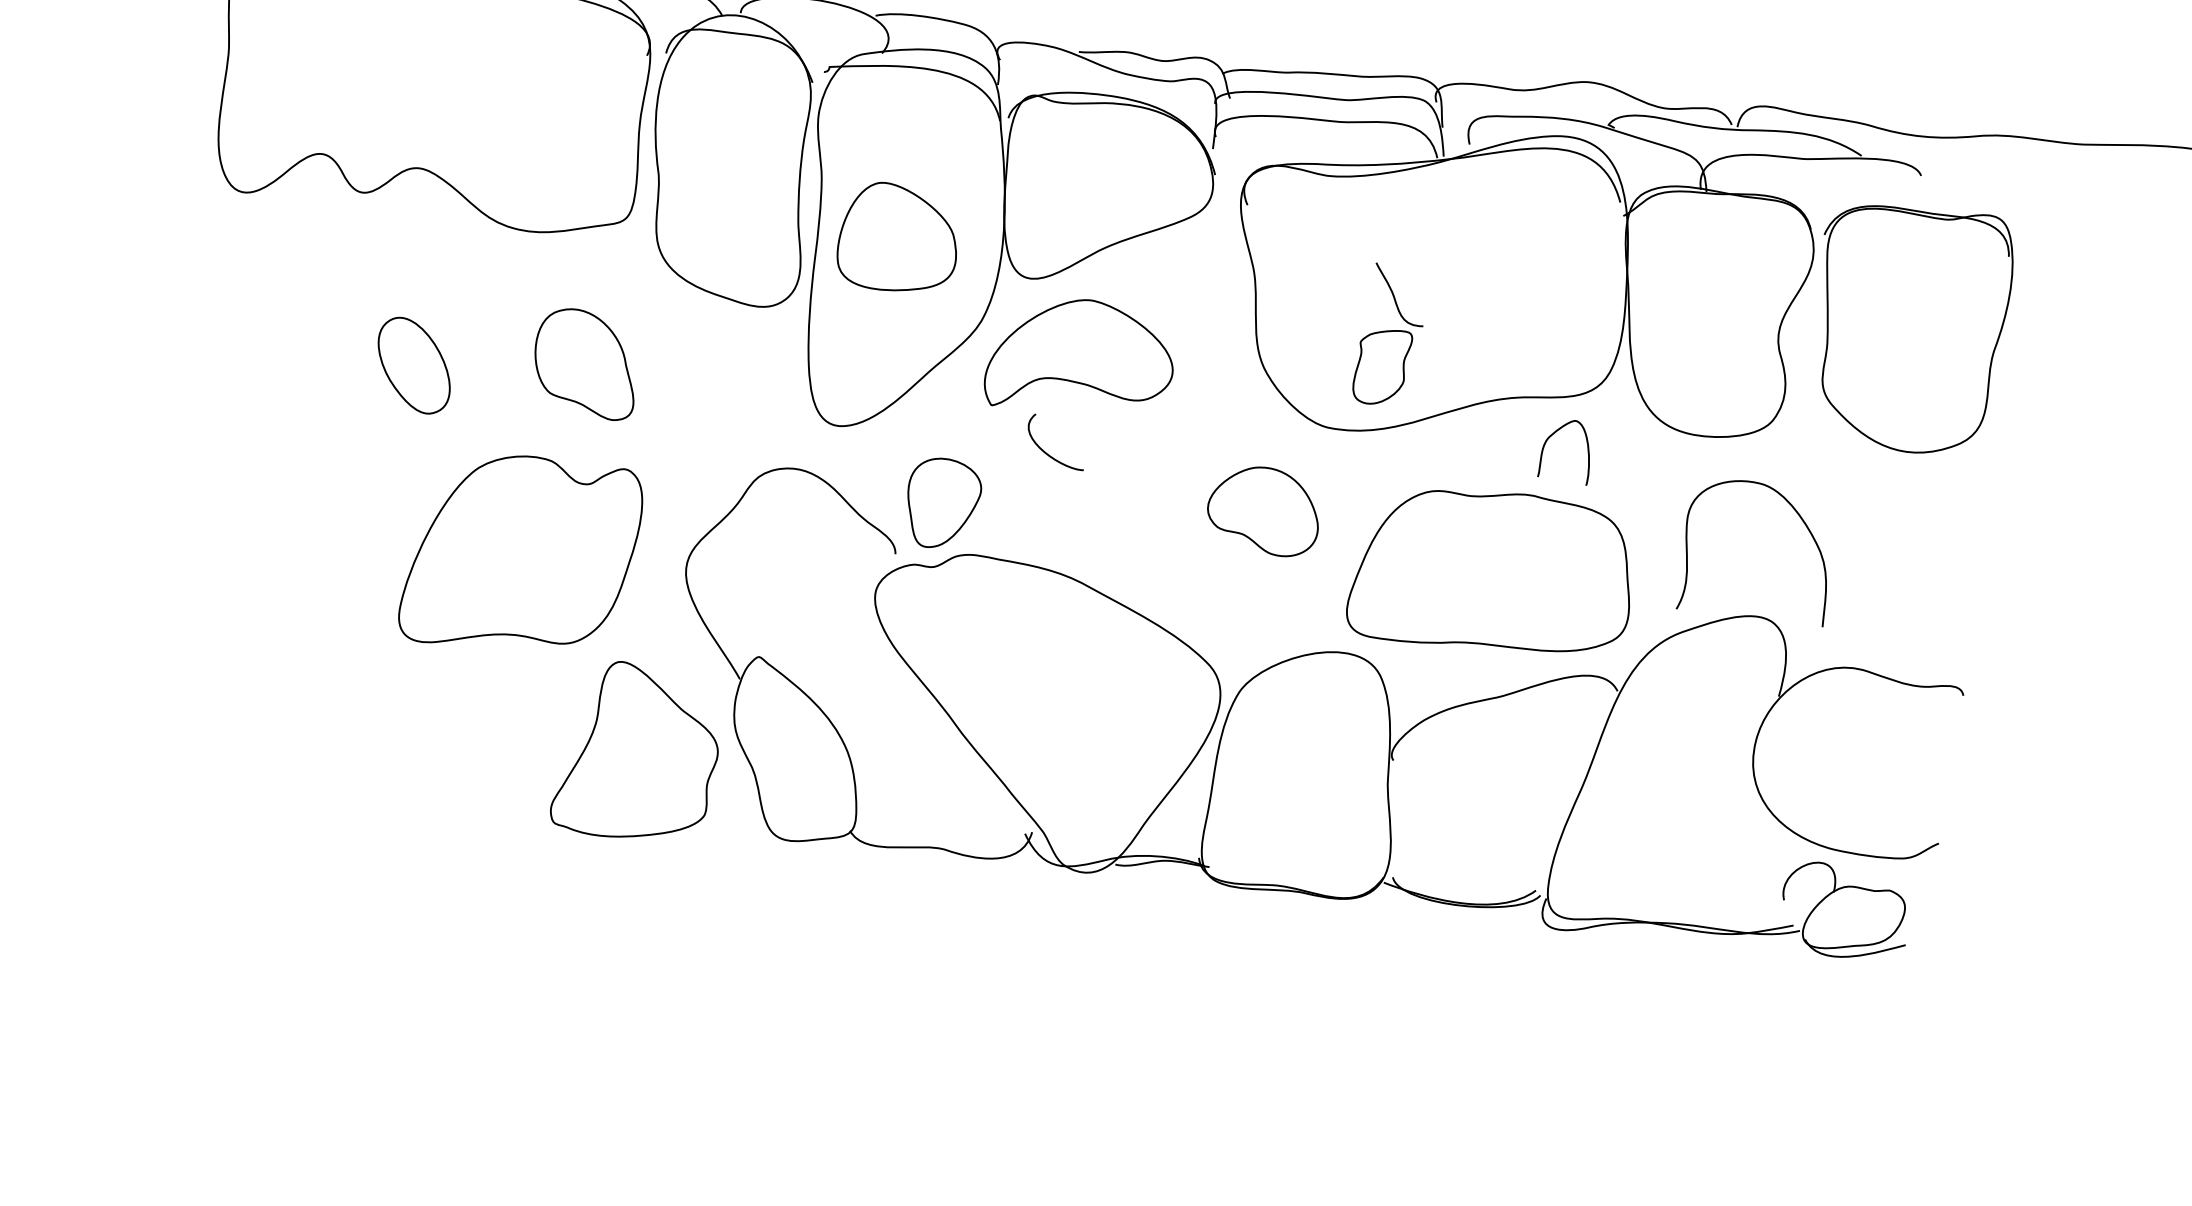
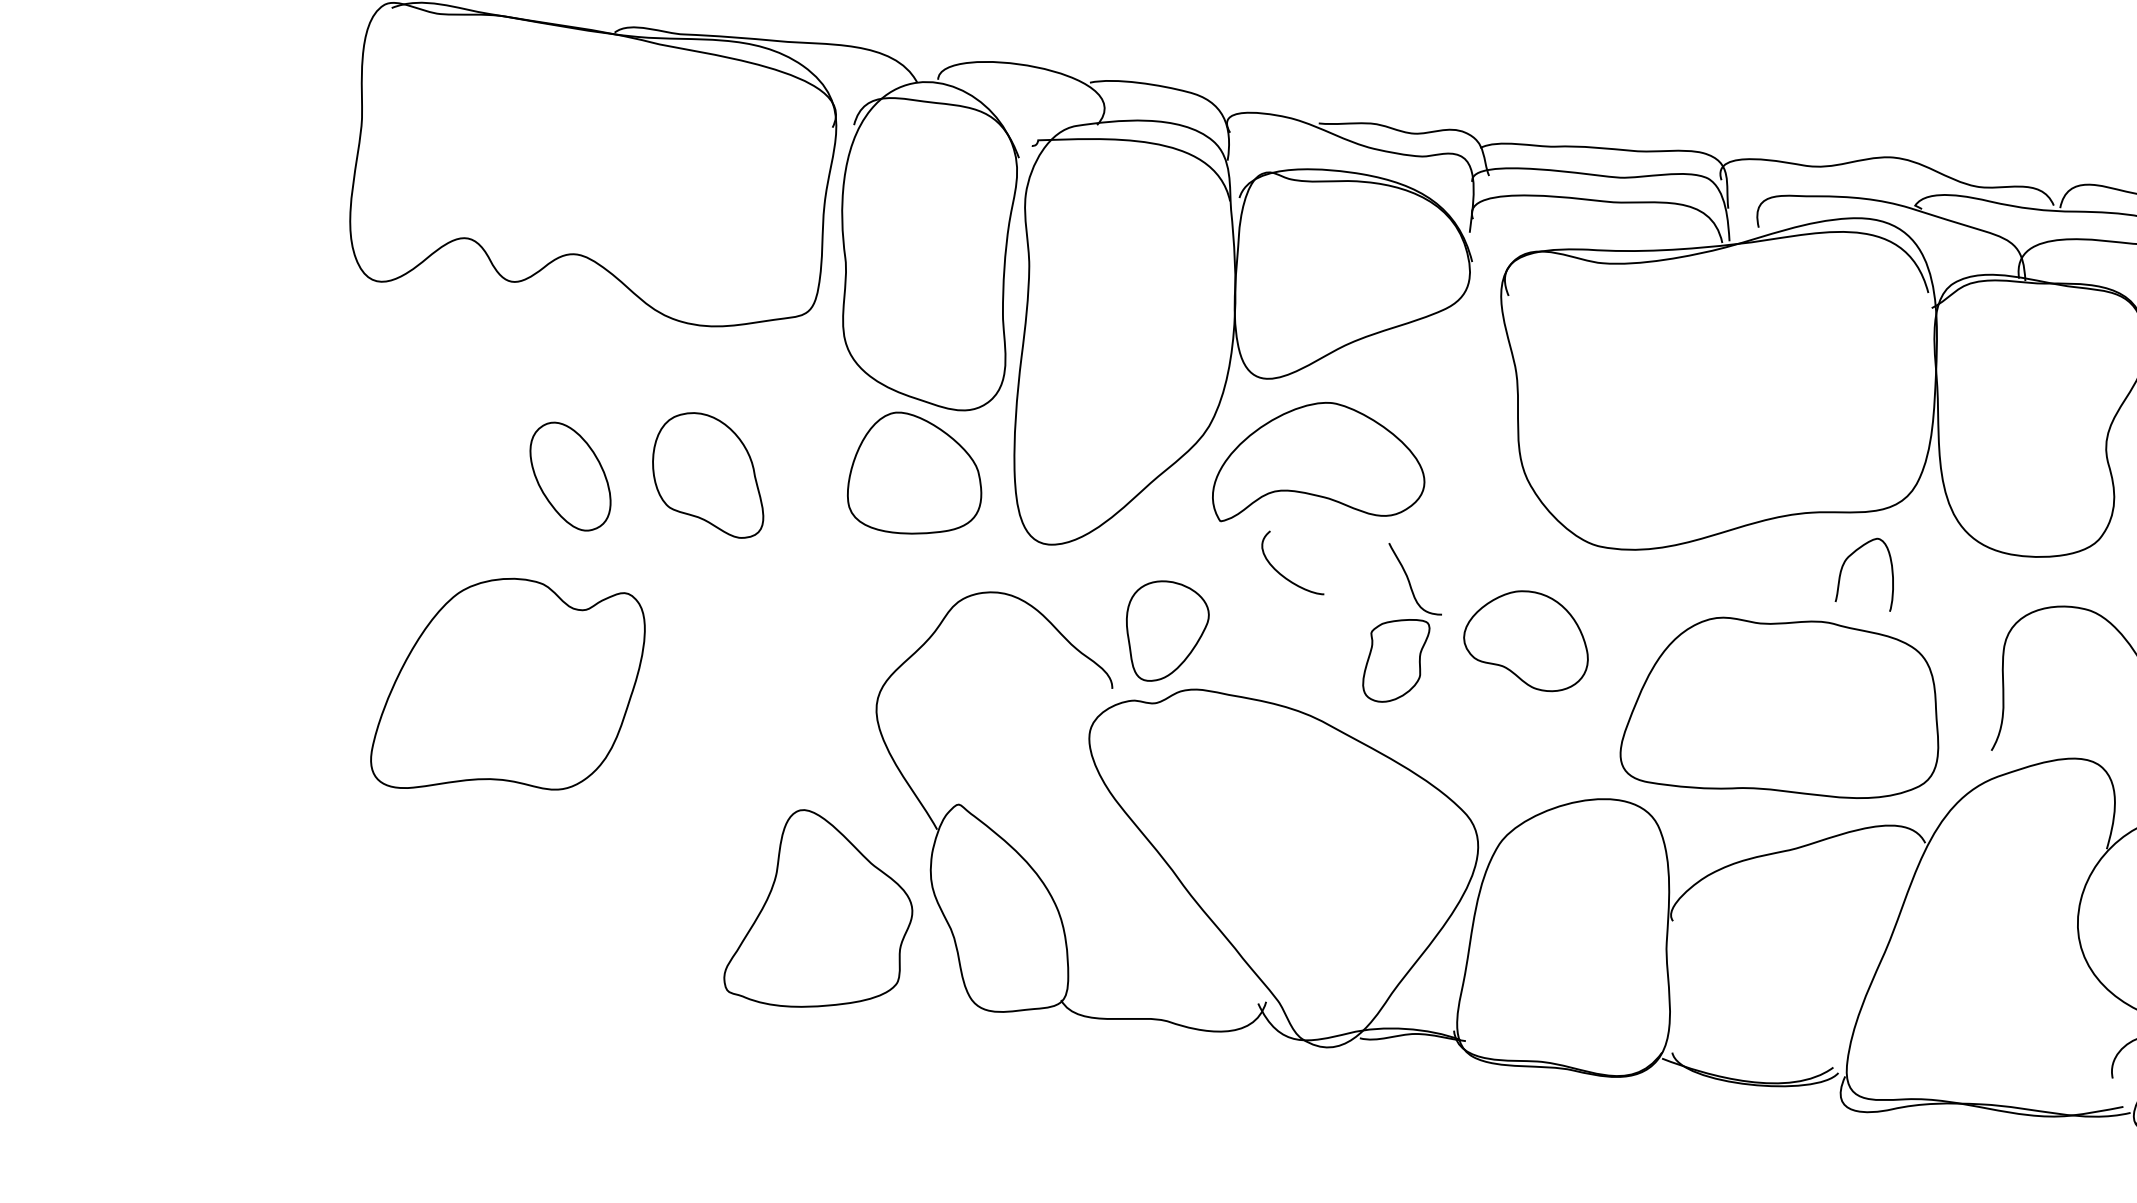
part: (896, 236) -> (914, 473), moved
part: (1387, 333) -> (1401, 622), moved
part: (584, 364) -> (708, 475), moved
part: (520, 549) -> (507, 683), moved

